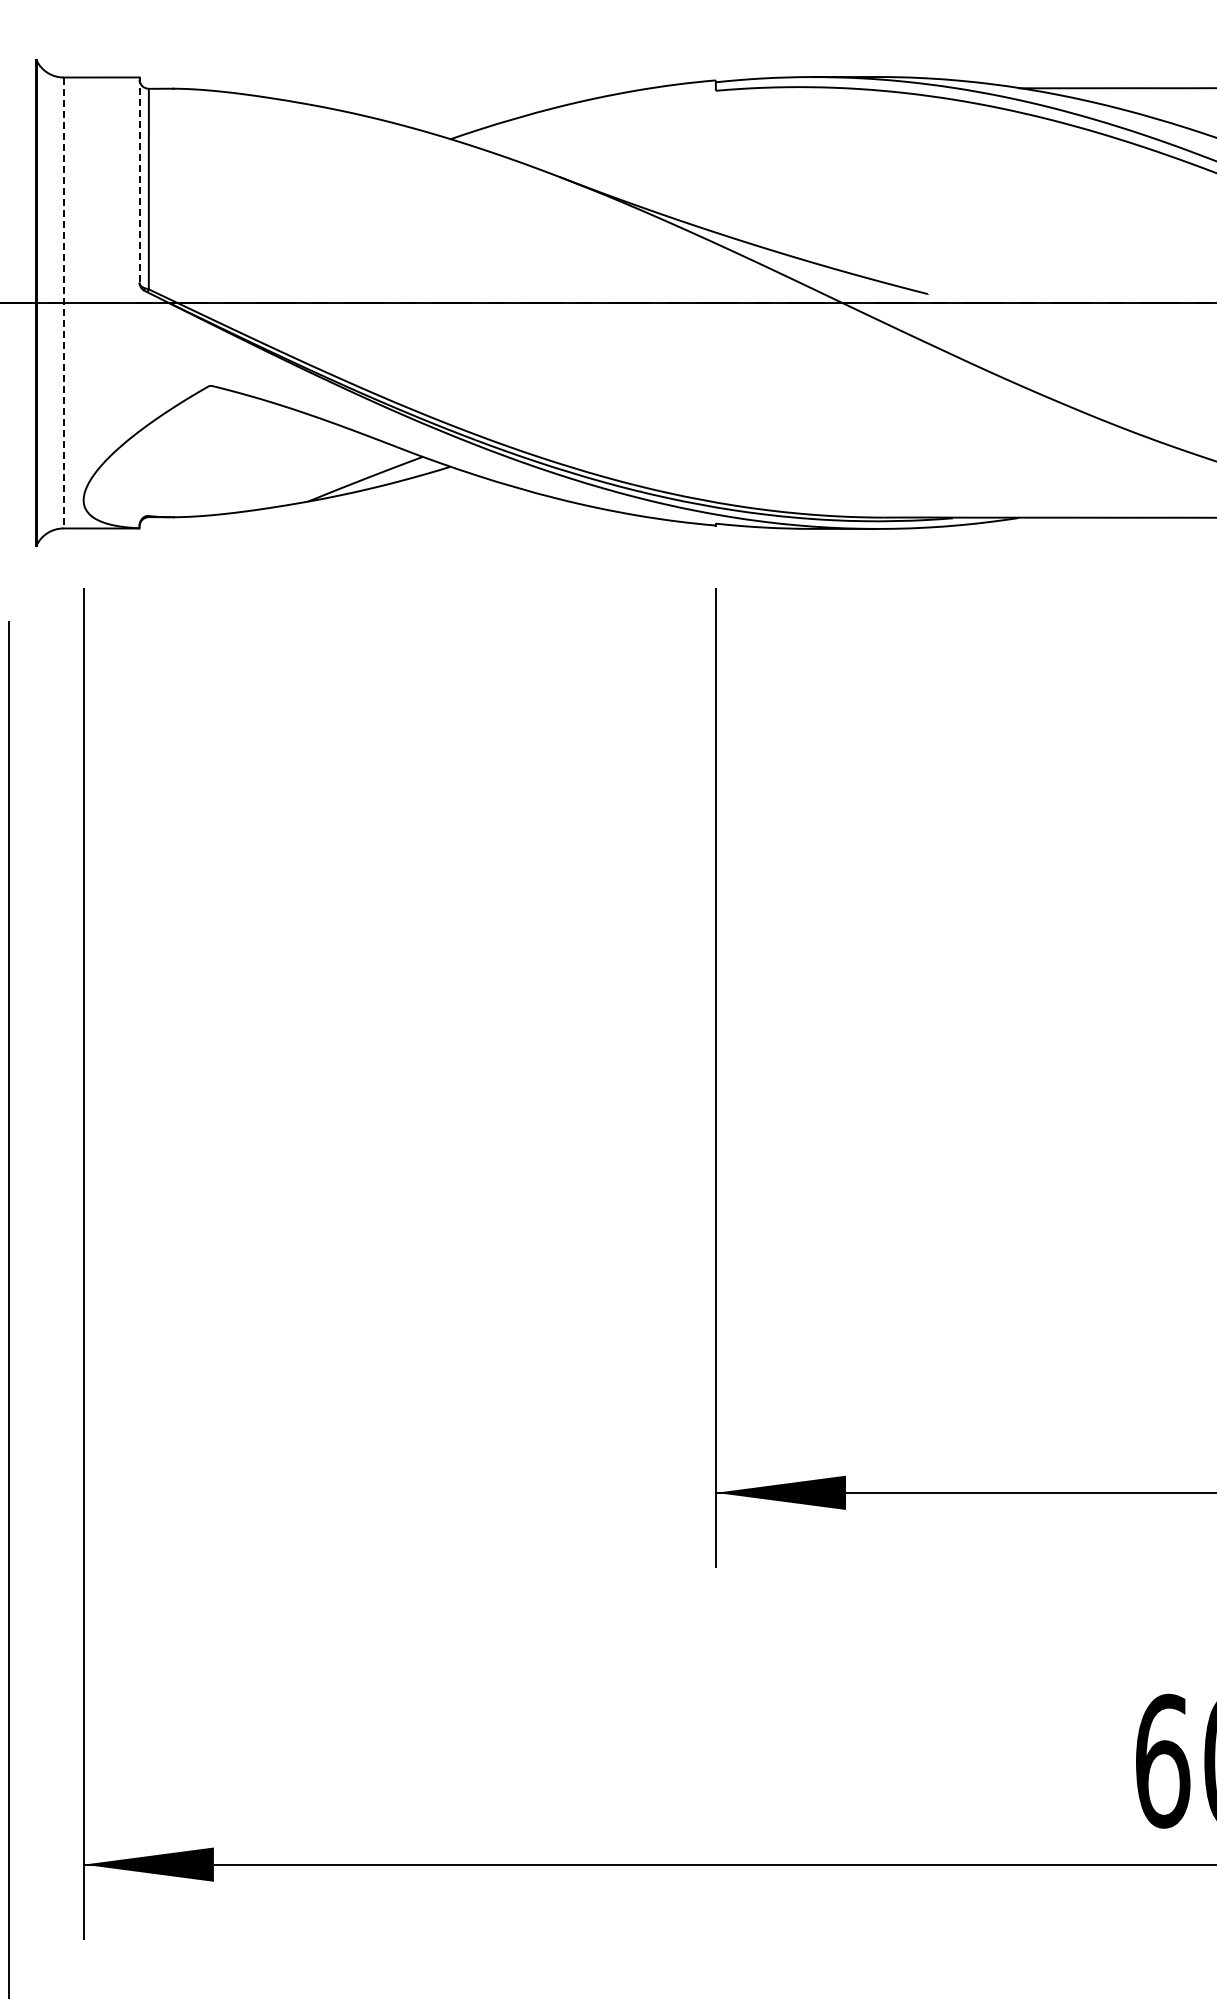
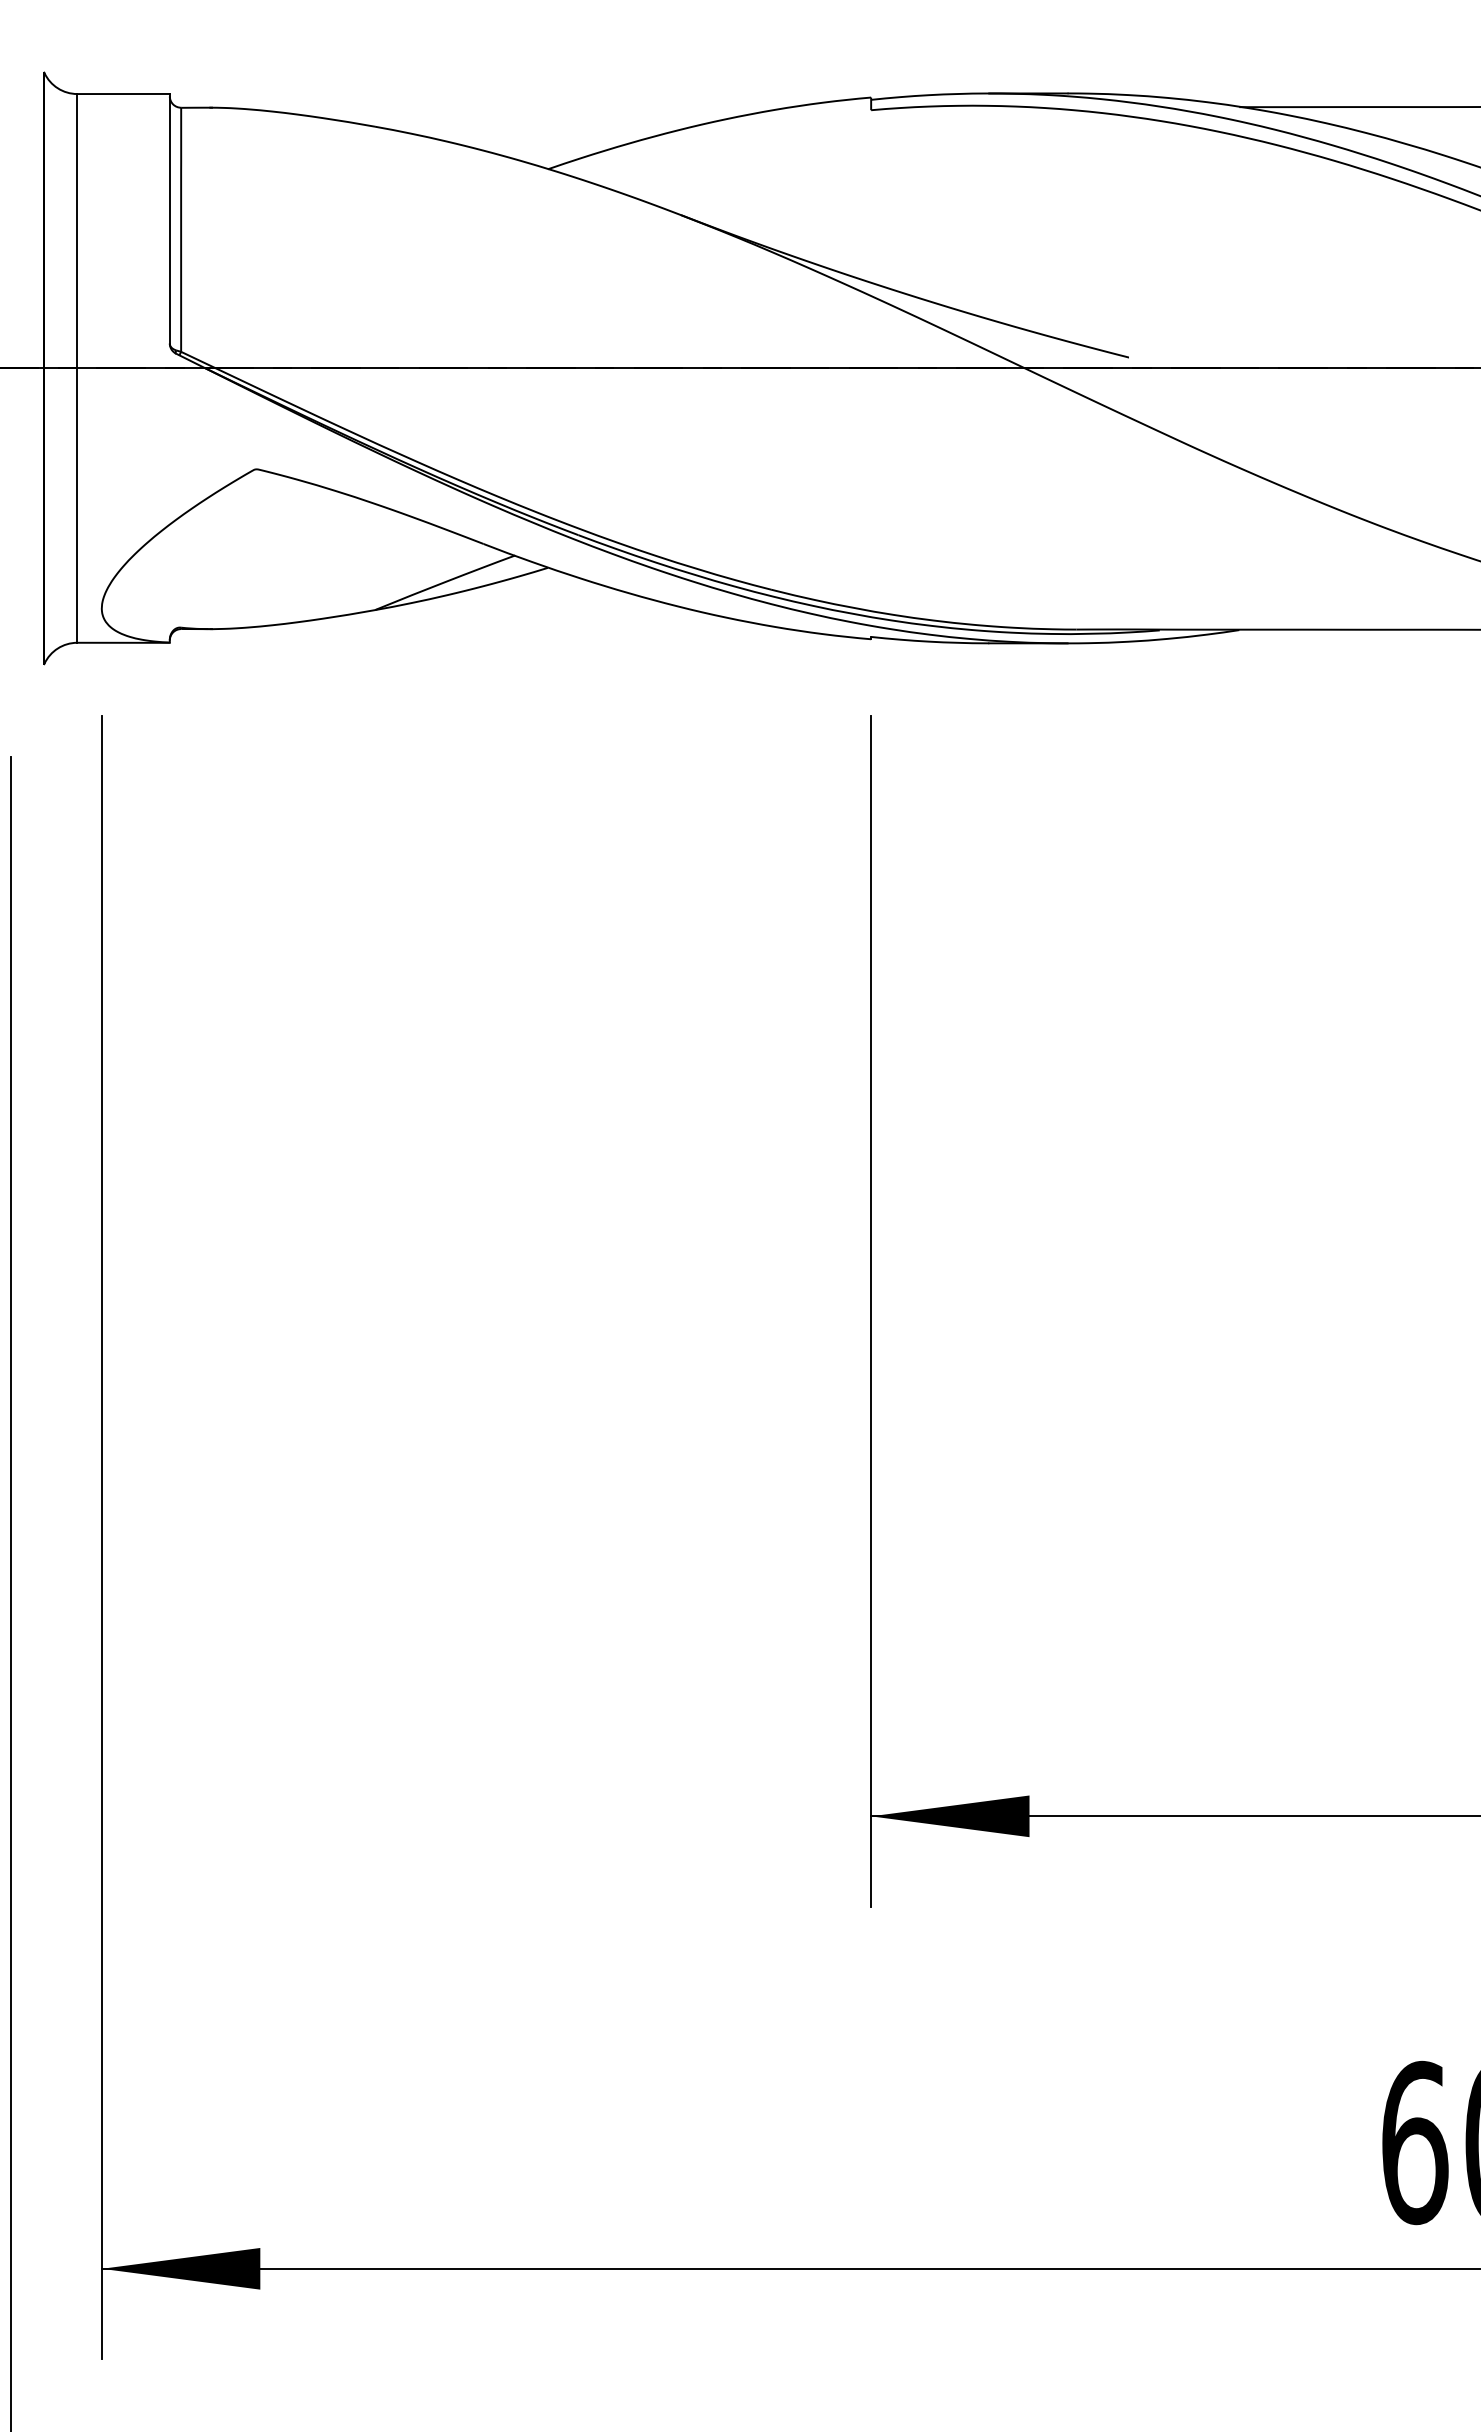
line: (139, 180) -> (169, 219), dashed -> solid
line: (63, 303) -> (77, 369), dashed -> solid

